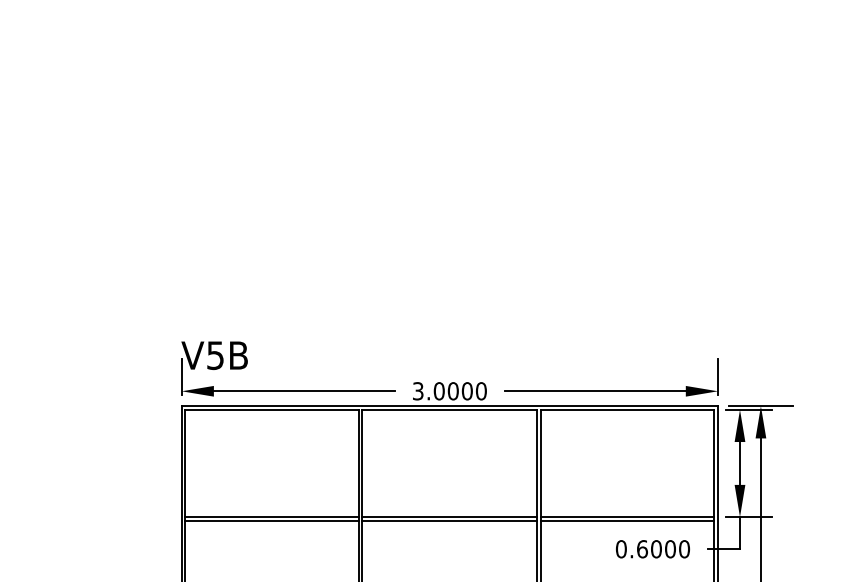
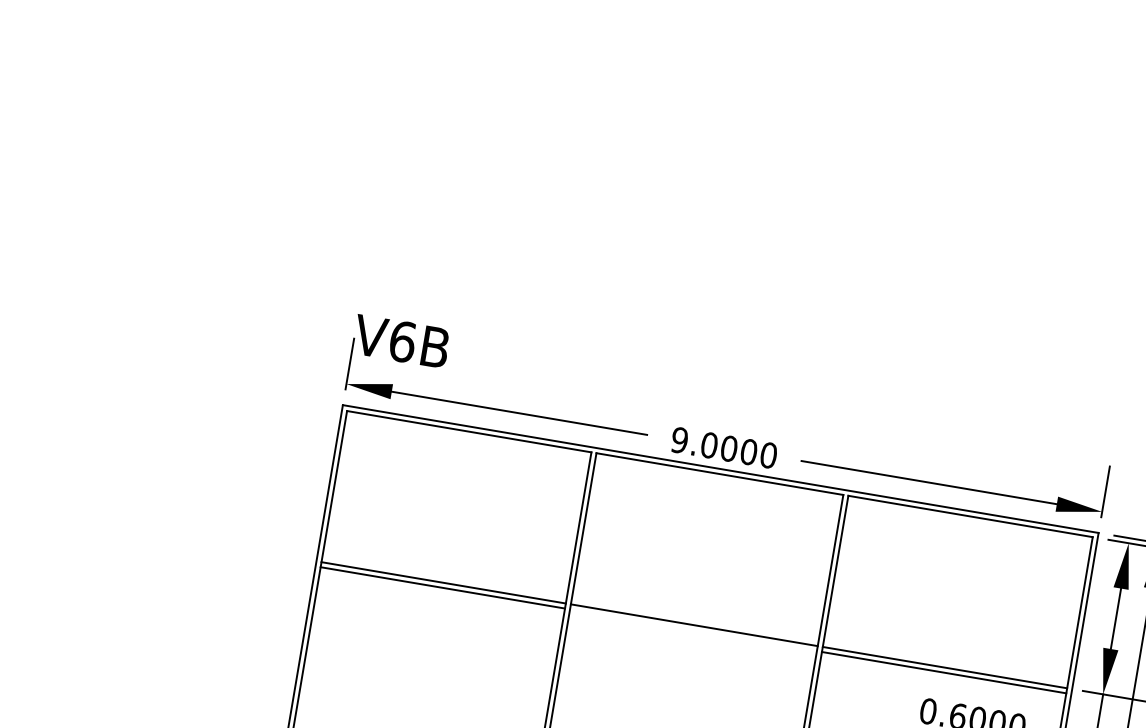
text: (215, 355) -> (402, 341), V5B -> V6B
text: (417, 391) -> (678, 440), 3.0000 -> 9.0000
line: (449, 520) -> (693, 629), removed

